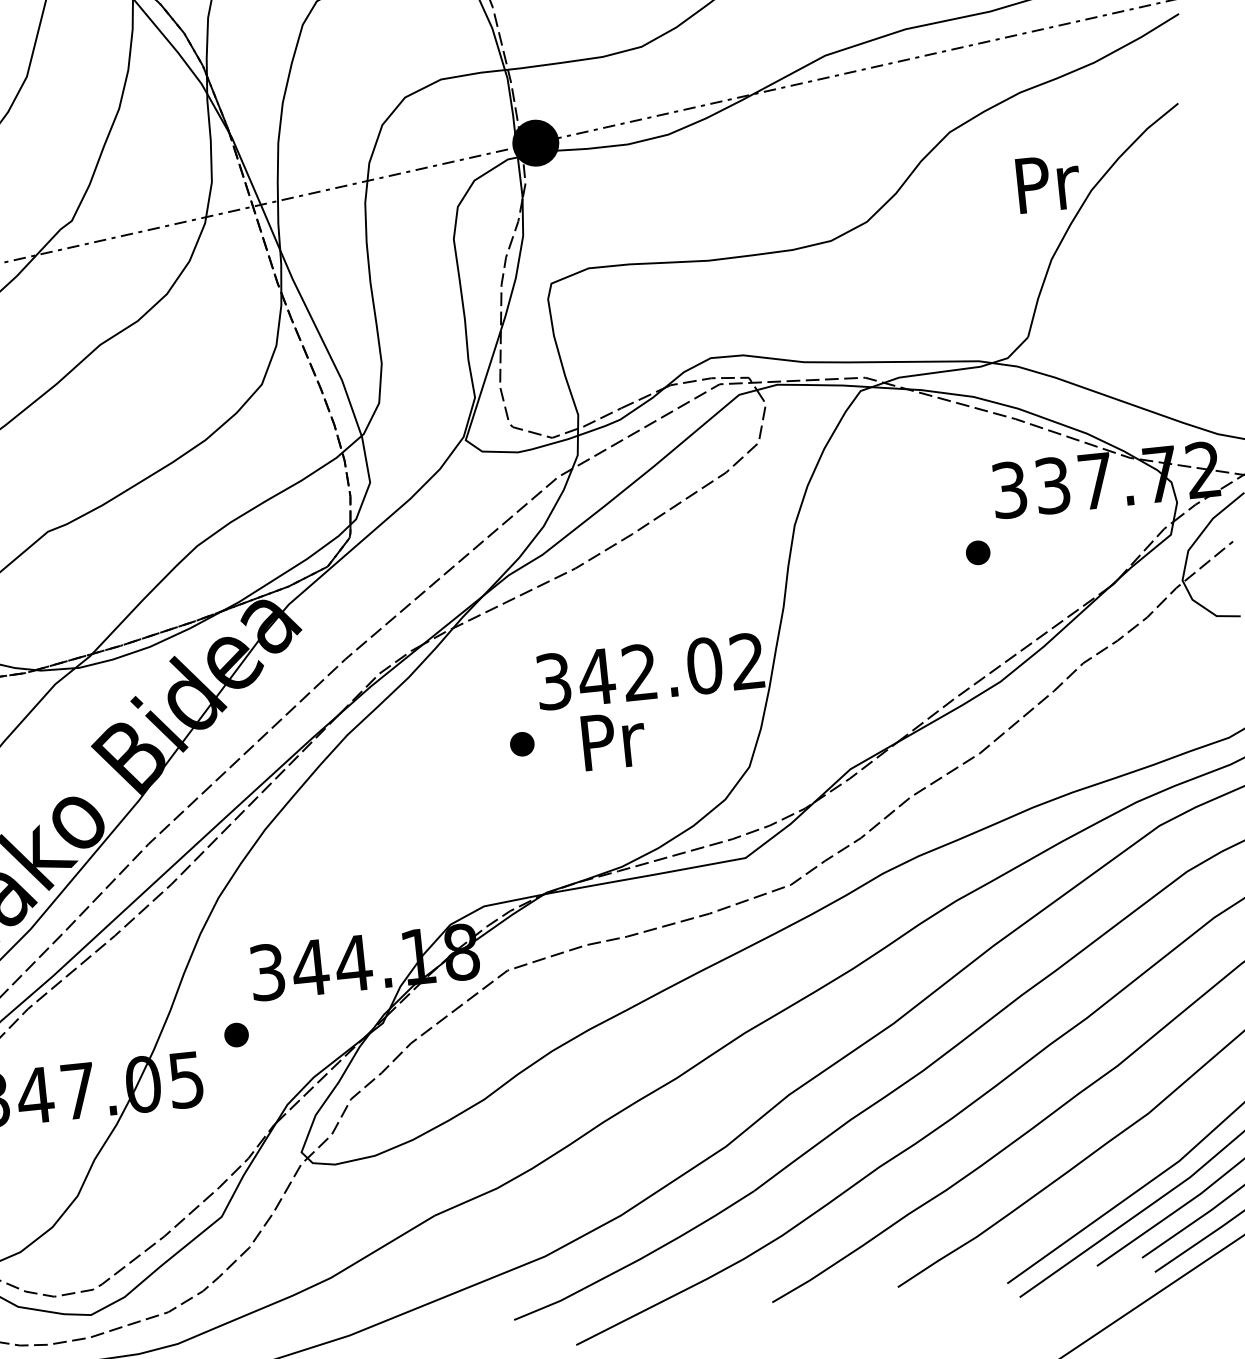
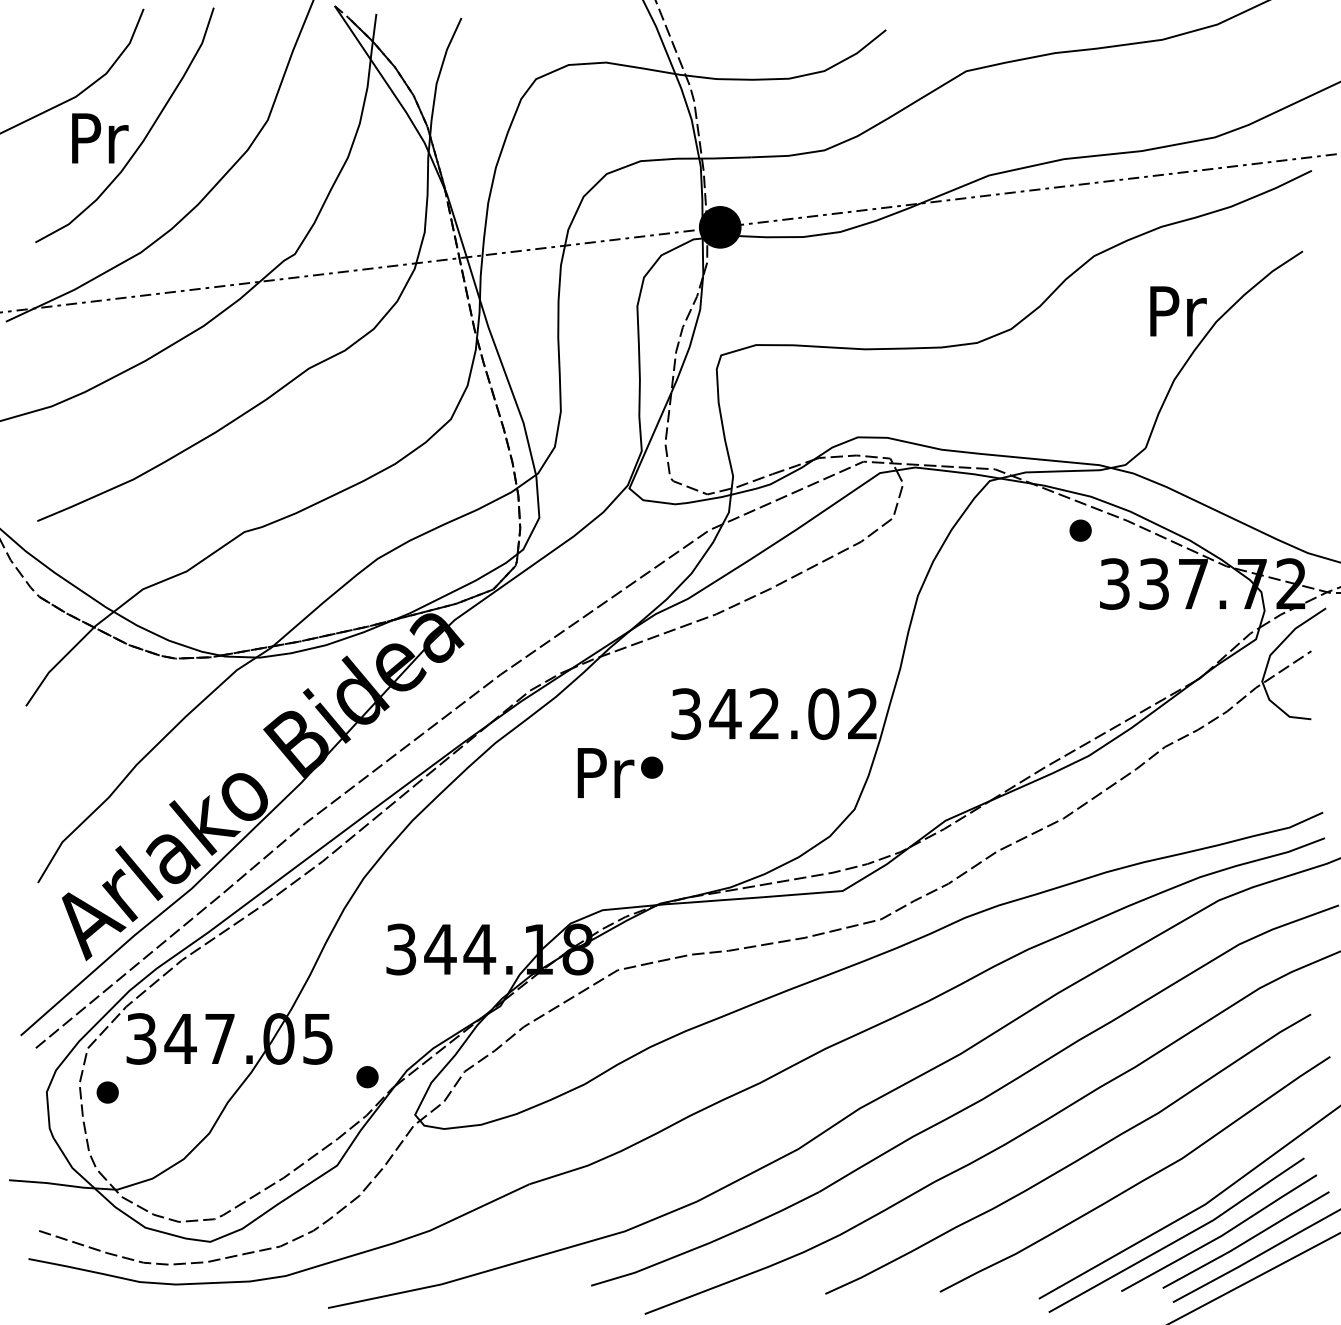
part: (977, 552) -> (1080, 530), moved
text: (613, 740) -> (605, 772), moved
part: (236, 1035) -> (367, 1077), moved

